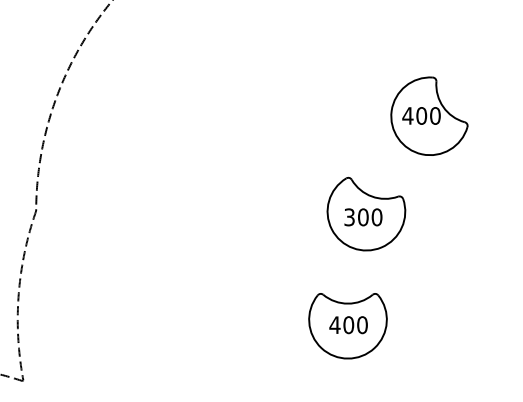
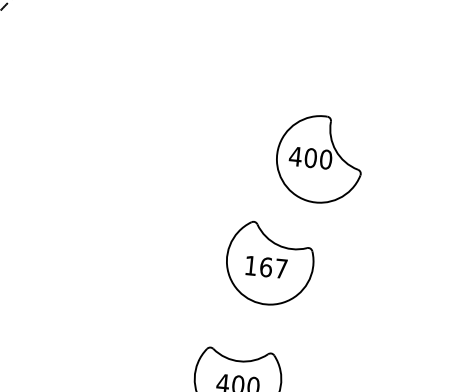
part: (429, 115) -> (319, 158), moved
text: (363, 217) -> (266, 267), 300 -> 167

